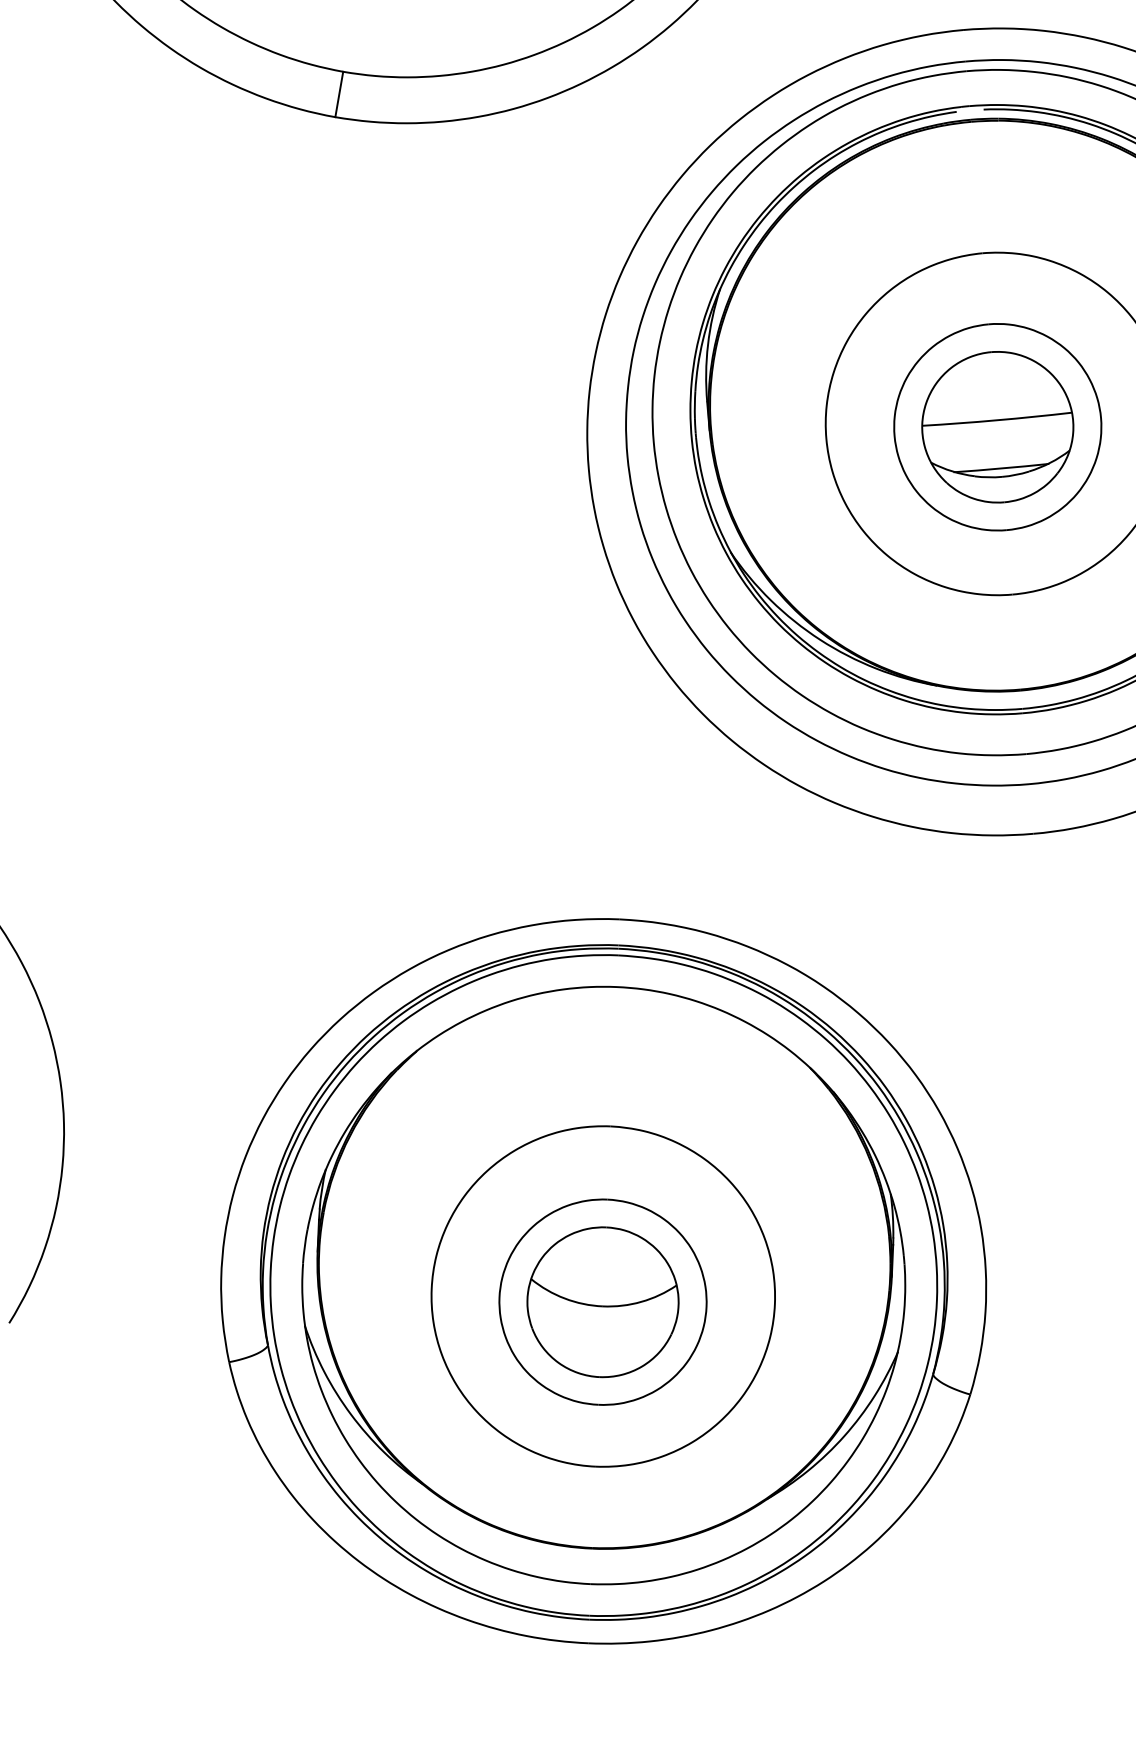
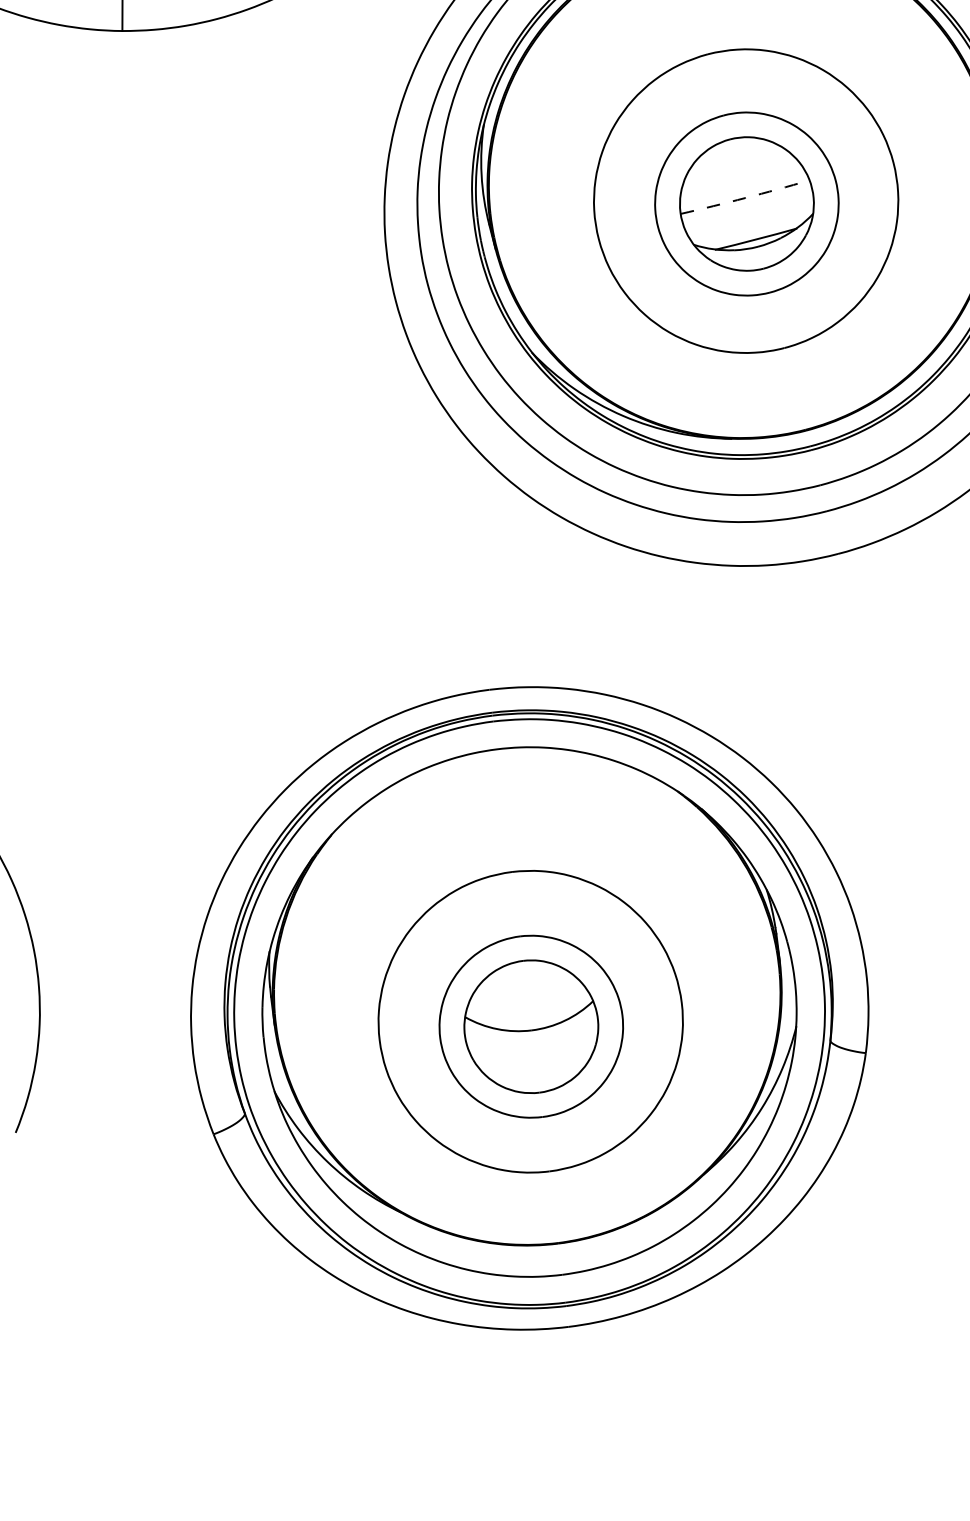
arc: (997, 420) -> (745, 198), solid -> dashed

